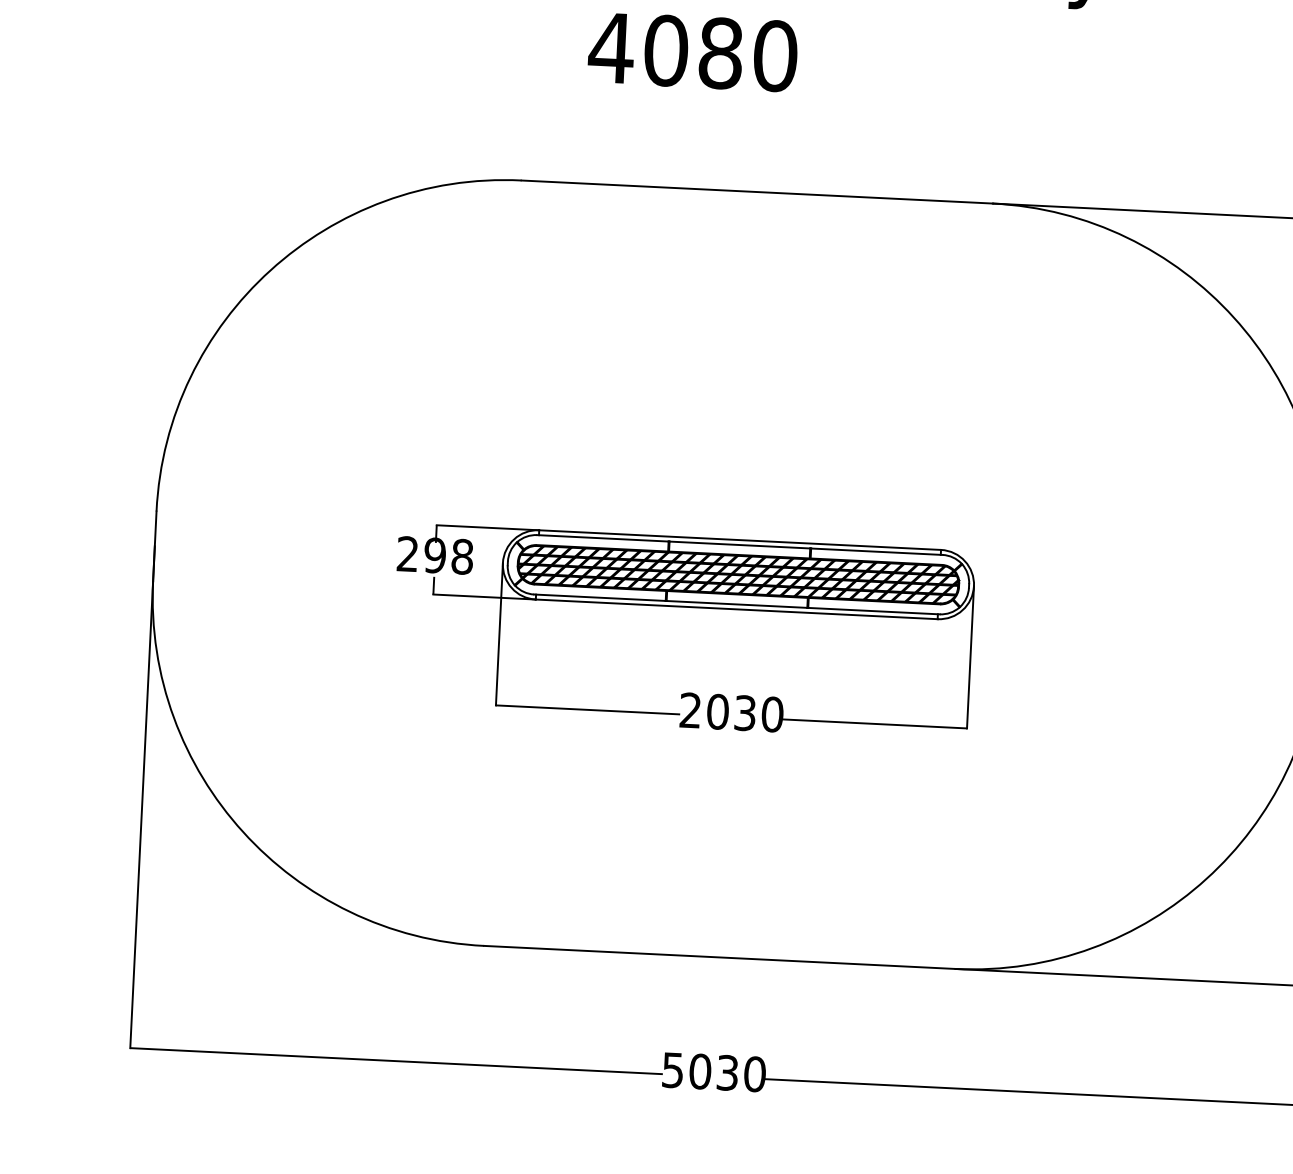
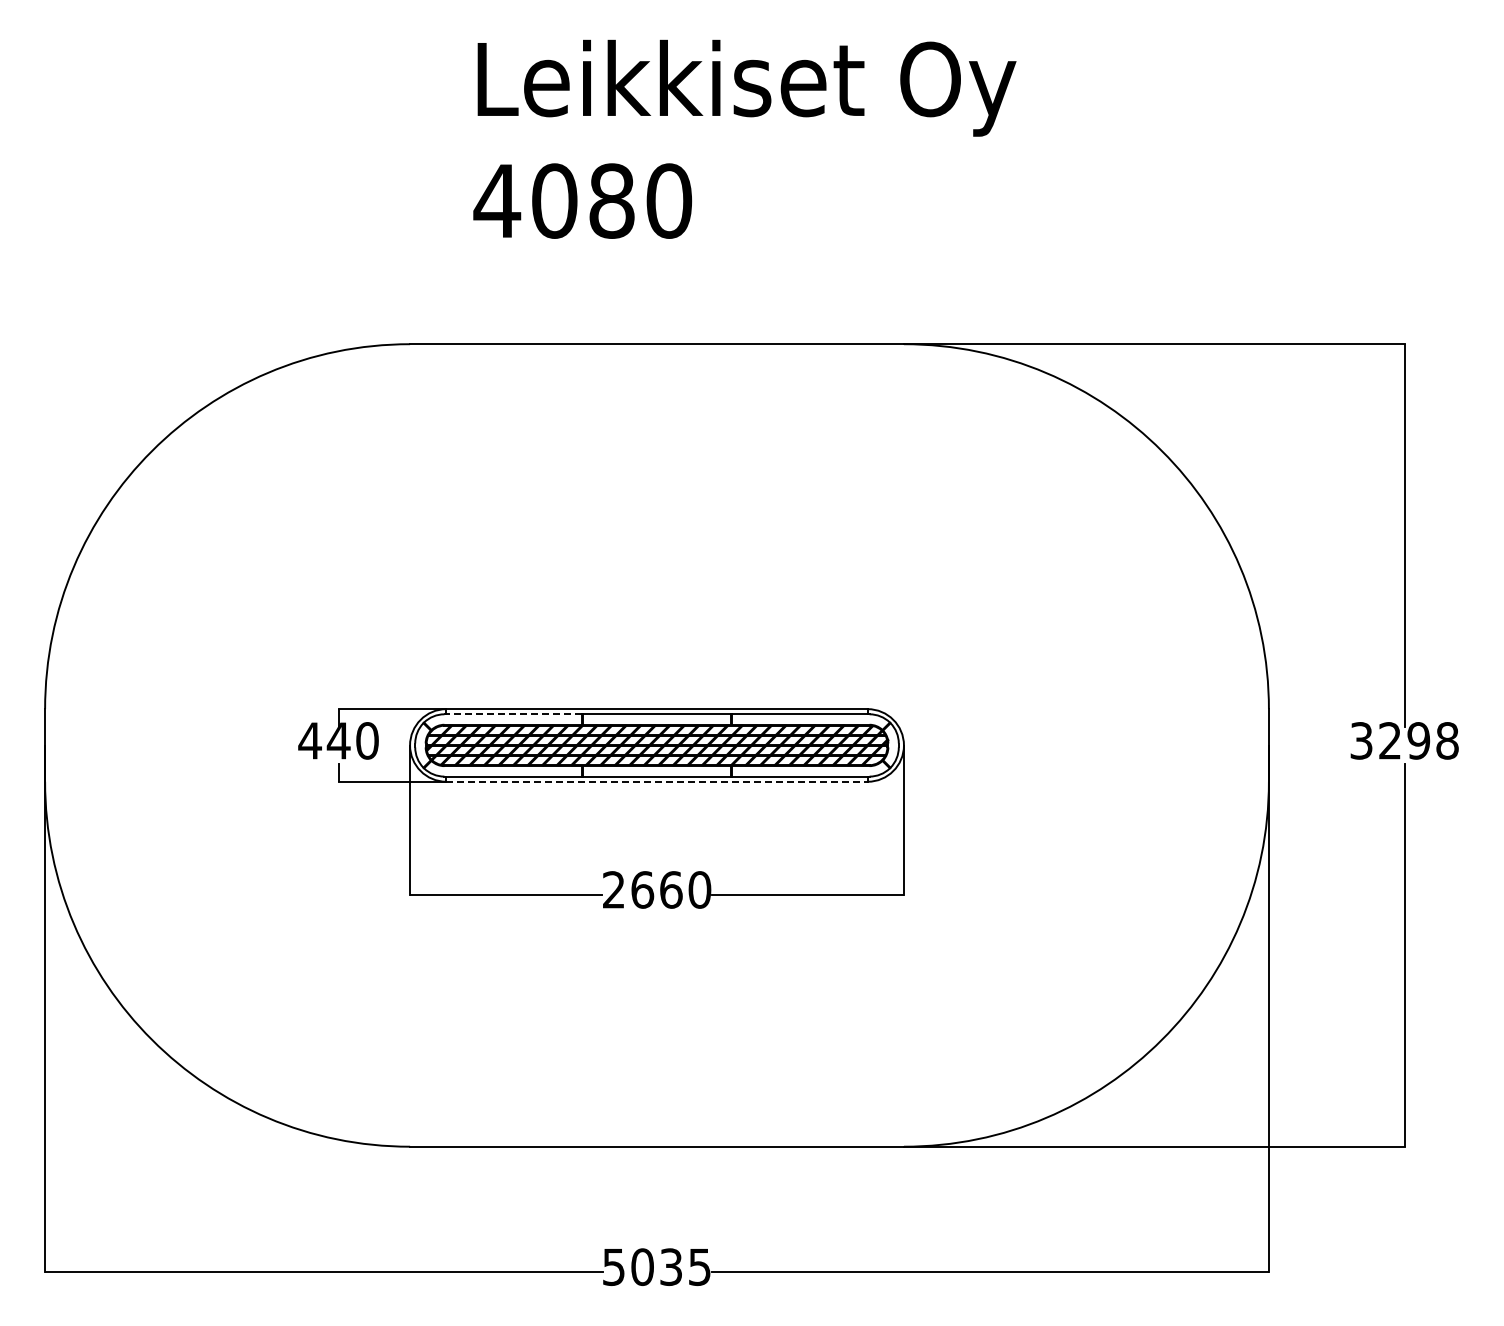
line: (603, 538) -> (513, 714), solid -> dashed
text: (434, 555) -> (338, 740), 298 -> 440
line: (737, 609) -> (657, 781), solid -> dashed
text: (731, 712) -> (656, 889), 2030 -> 2660
text: (754, 1074) -> (699, 1267), 5030 -> 5035

